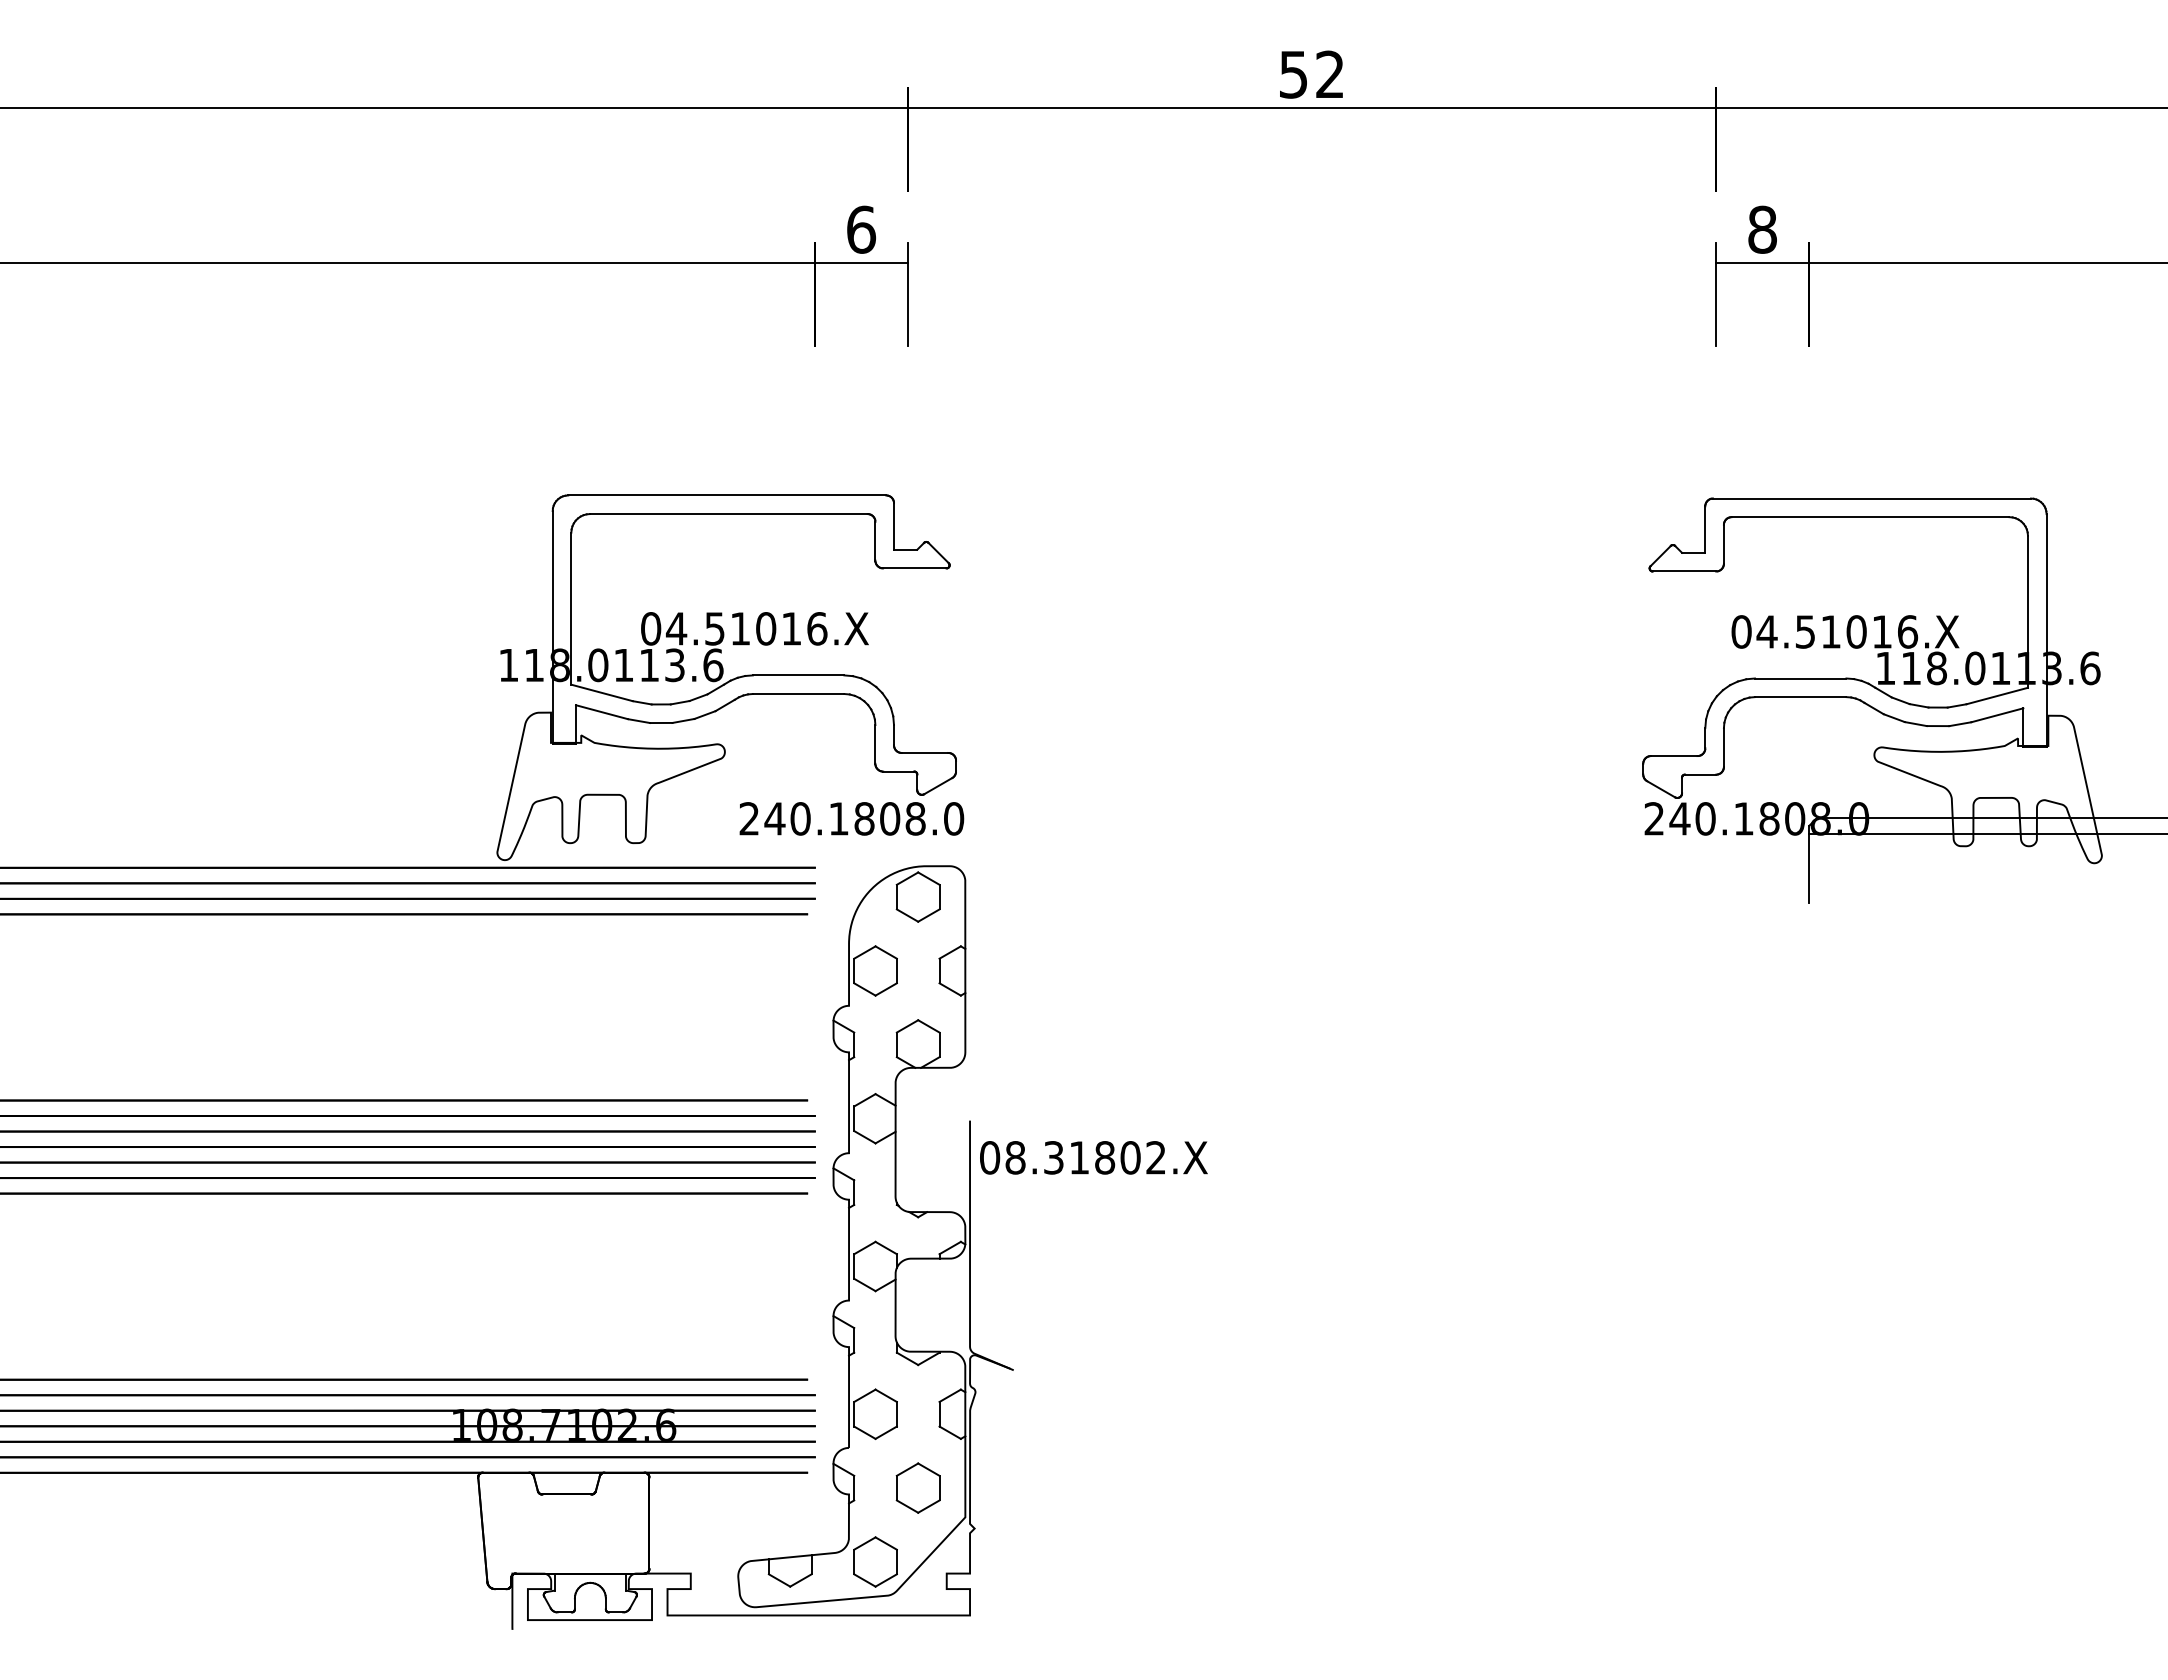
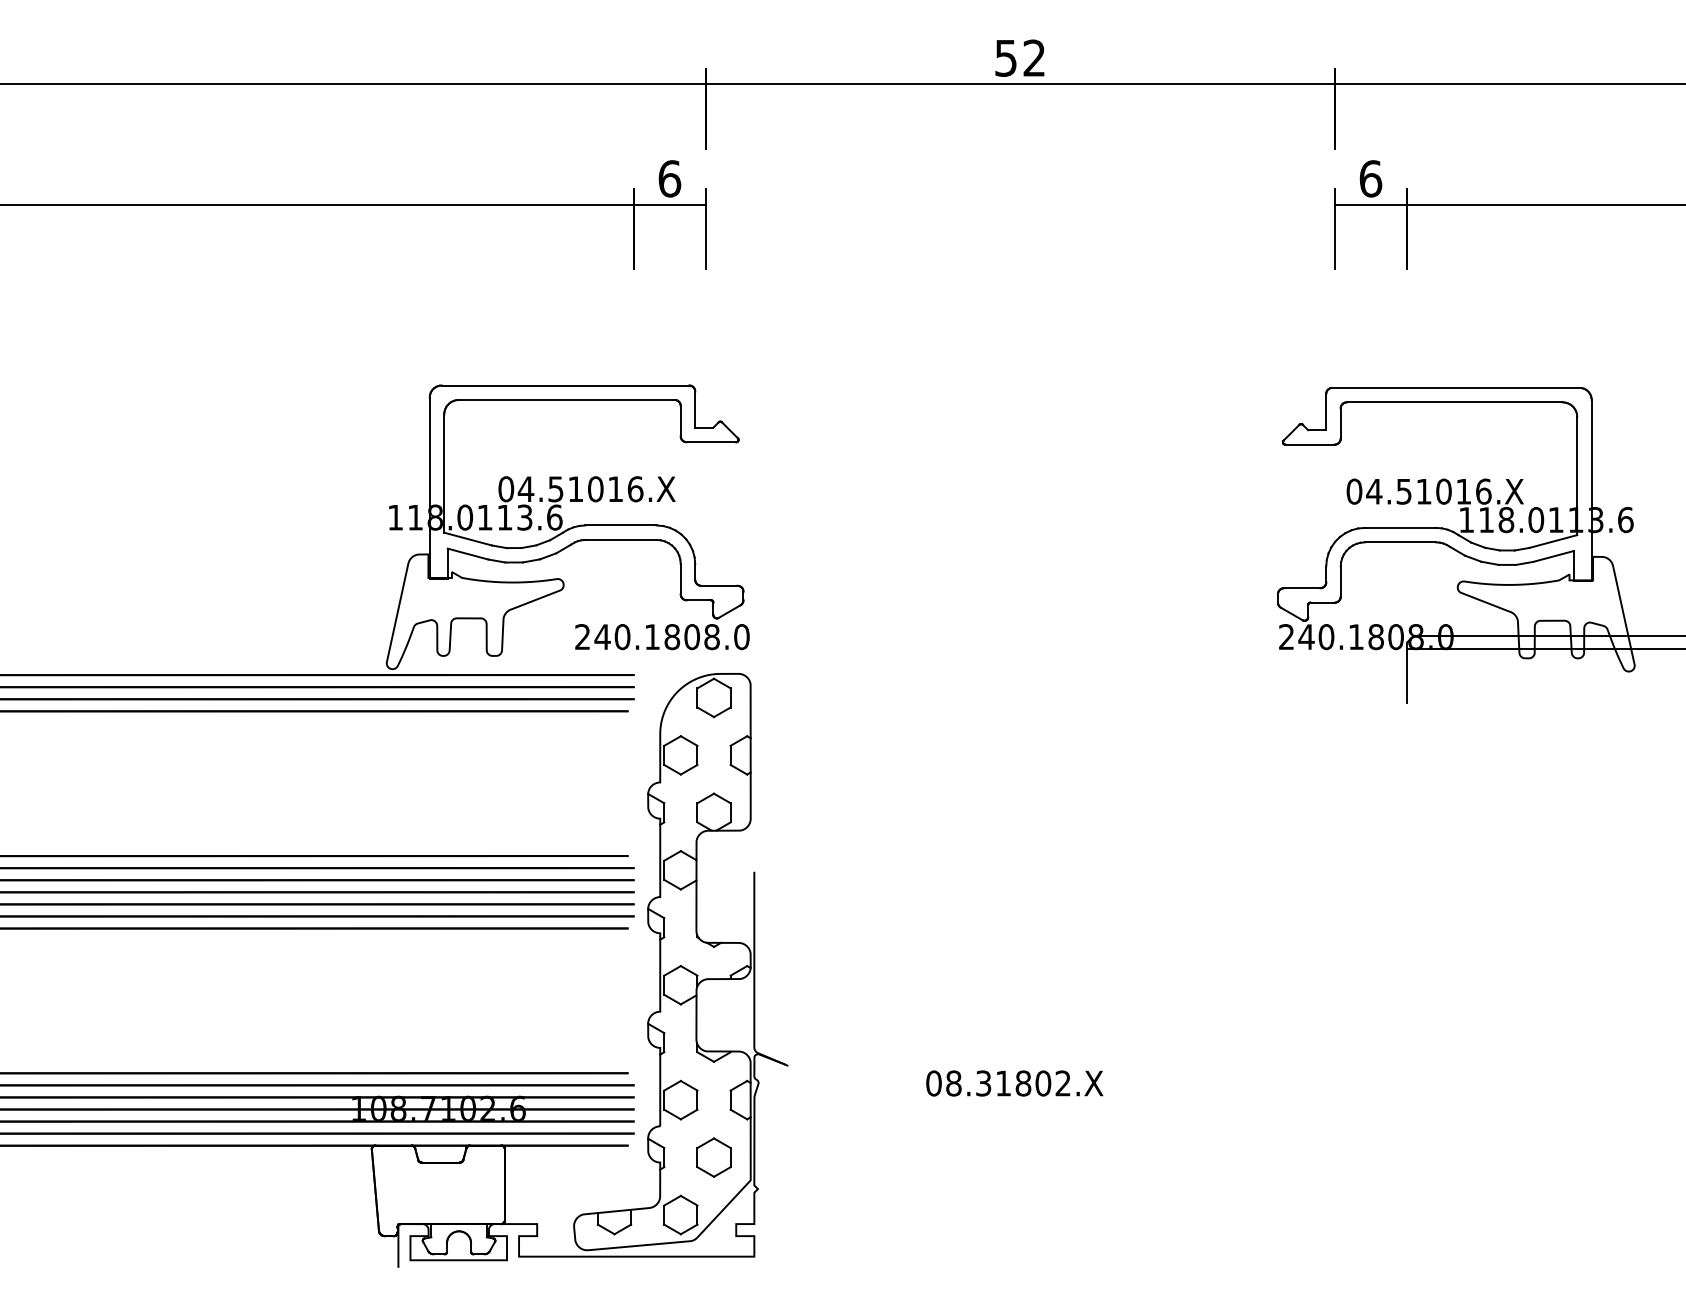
text: (1762, 229) -> (1370, 178), 8 -> 6
text: (1093, 1157) -> (1014, 1083), moved

